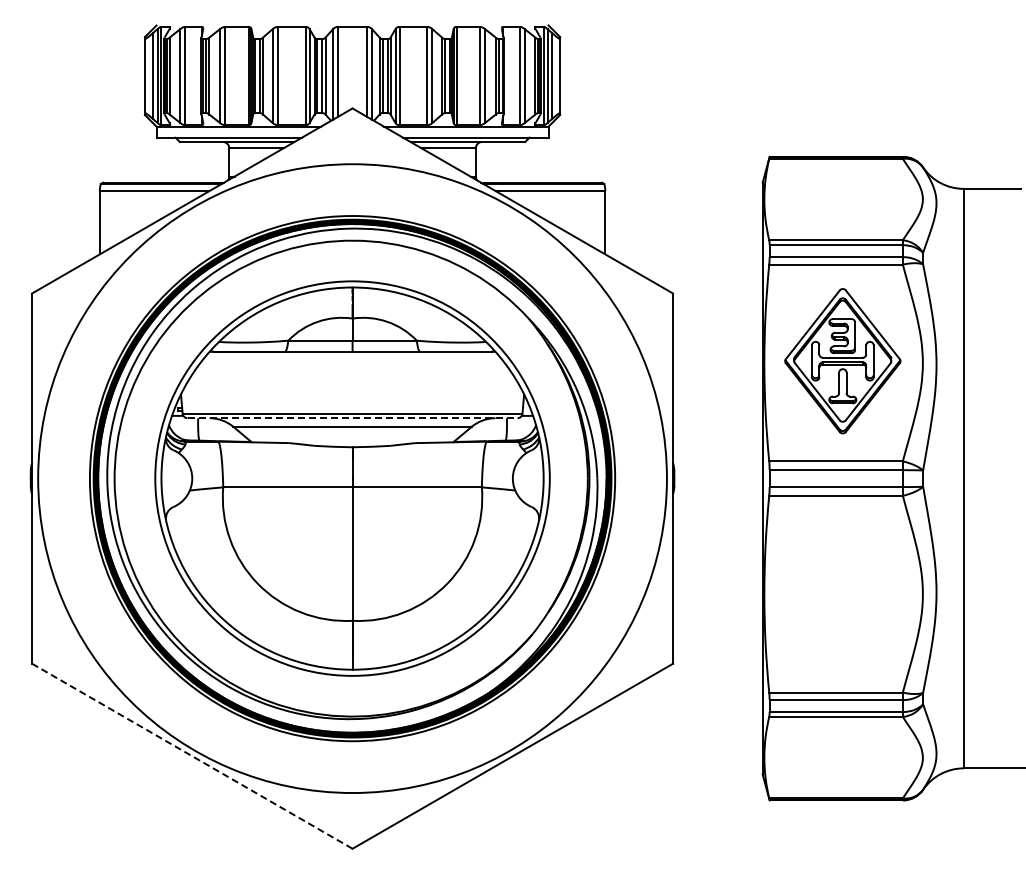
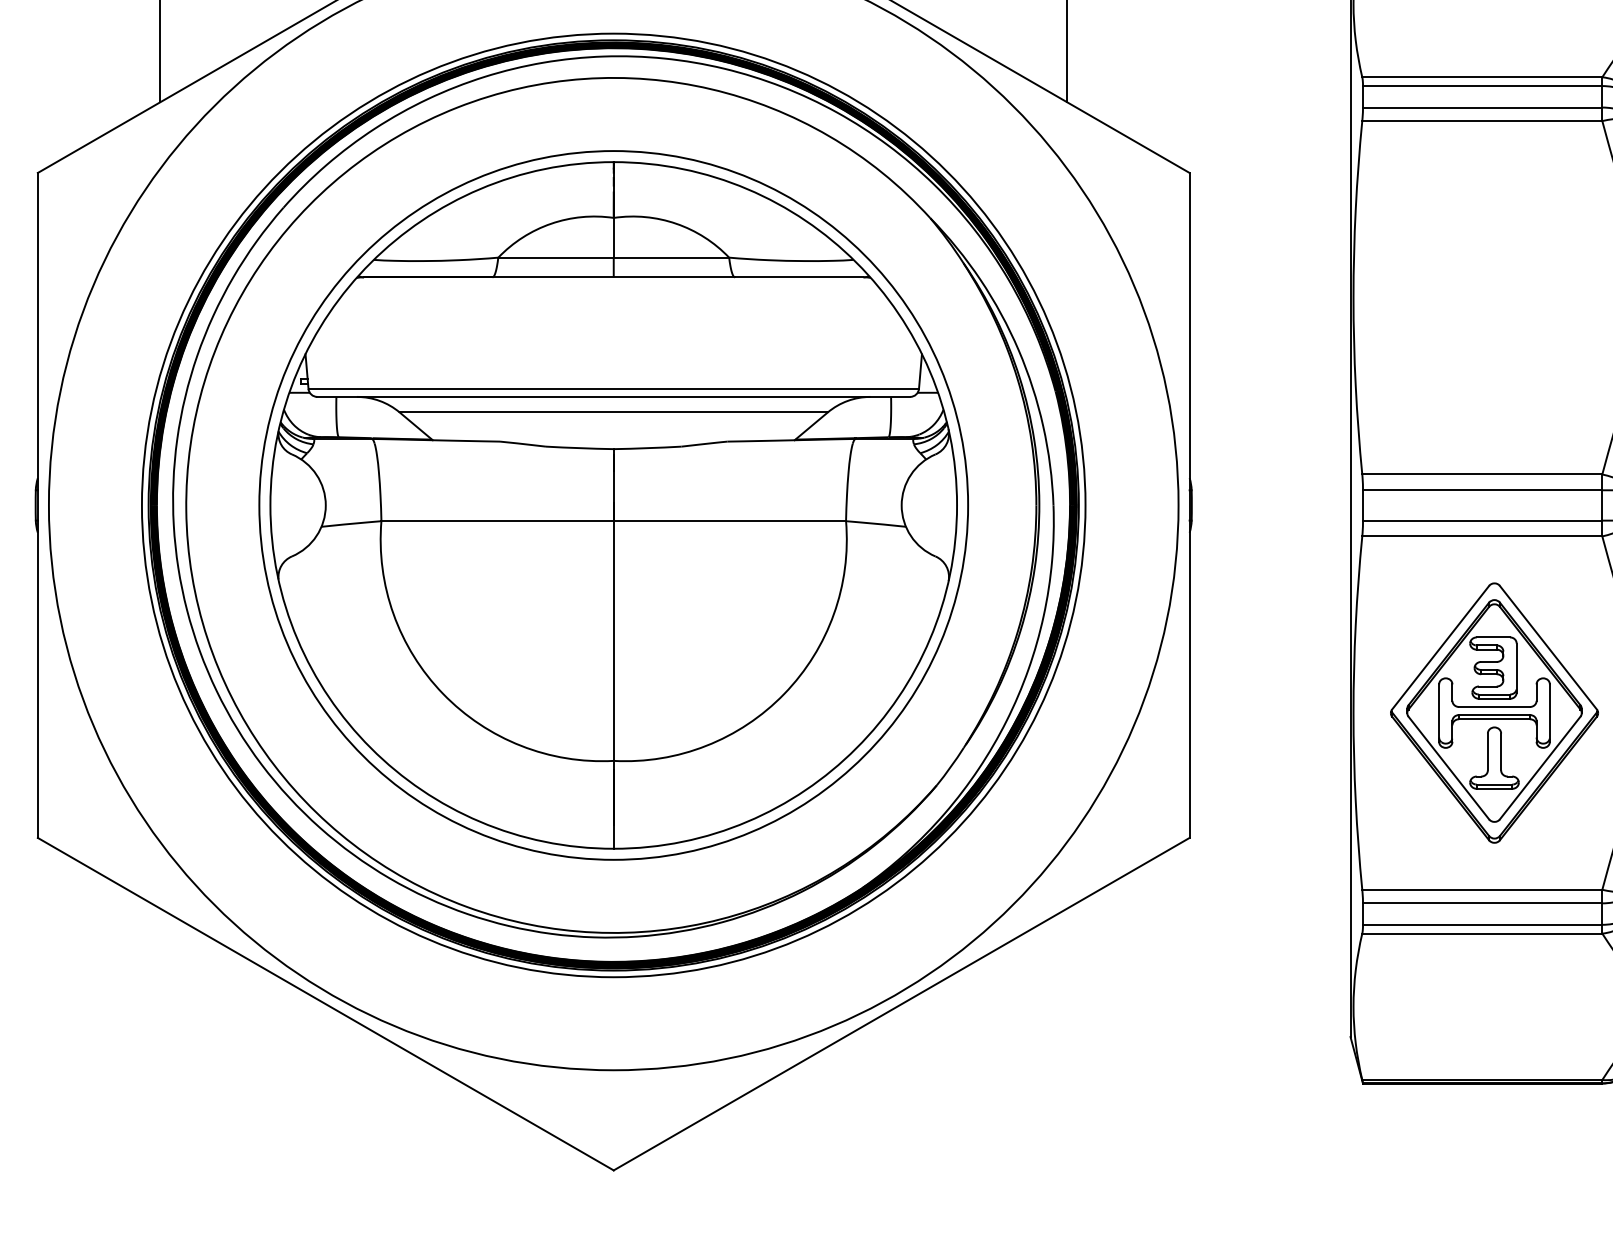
part: (842, 361) -> (1493, 713), moved
line: (353, 418) -> (615, 397), dashed -> solid
line: (192, 756) -> (326, 1004), dashed -> solid

